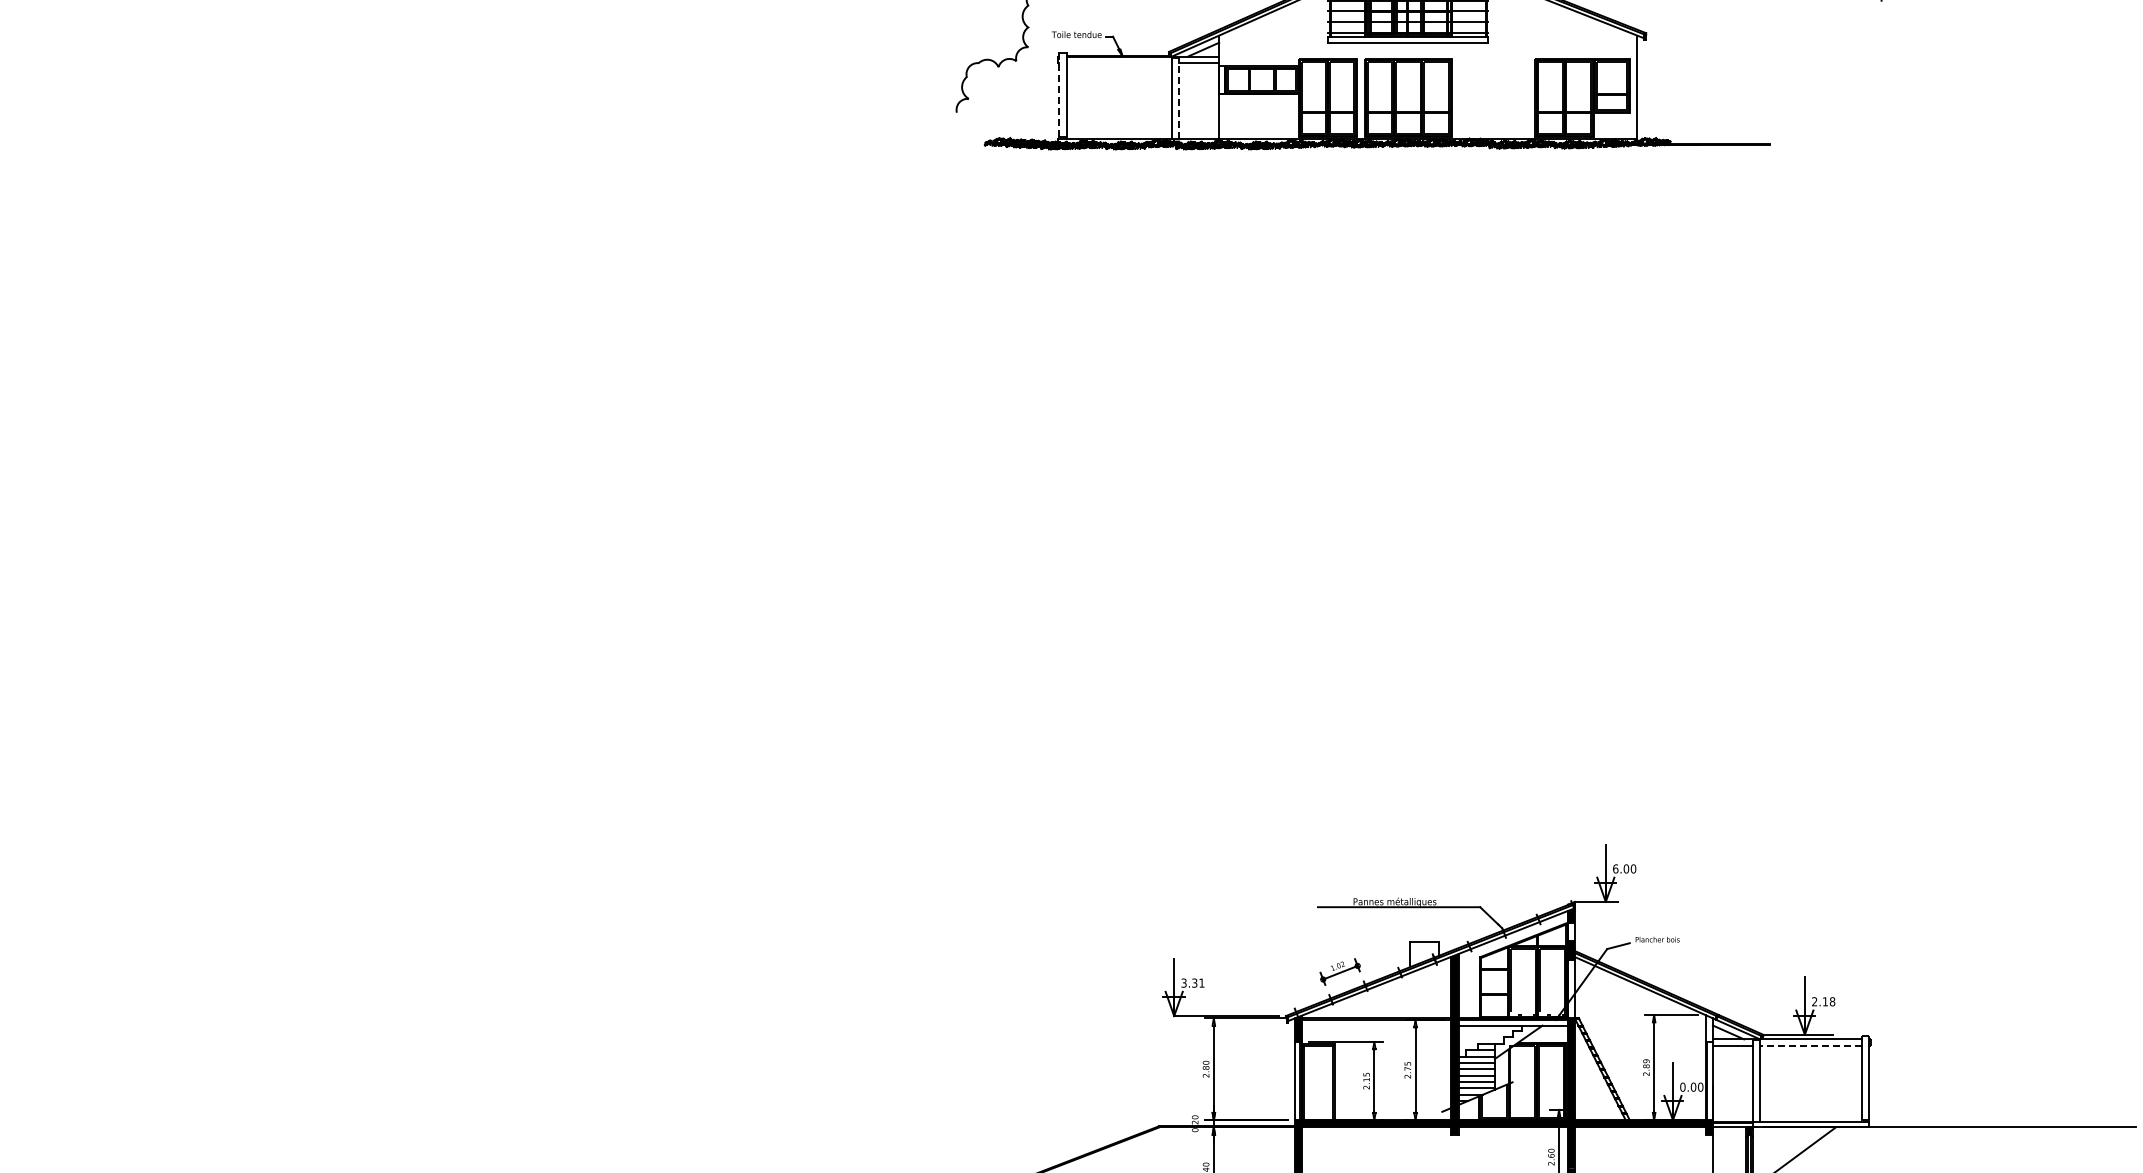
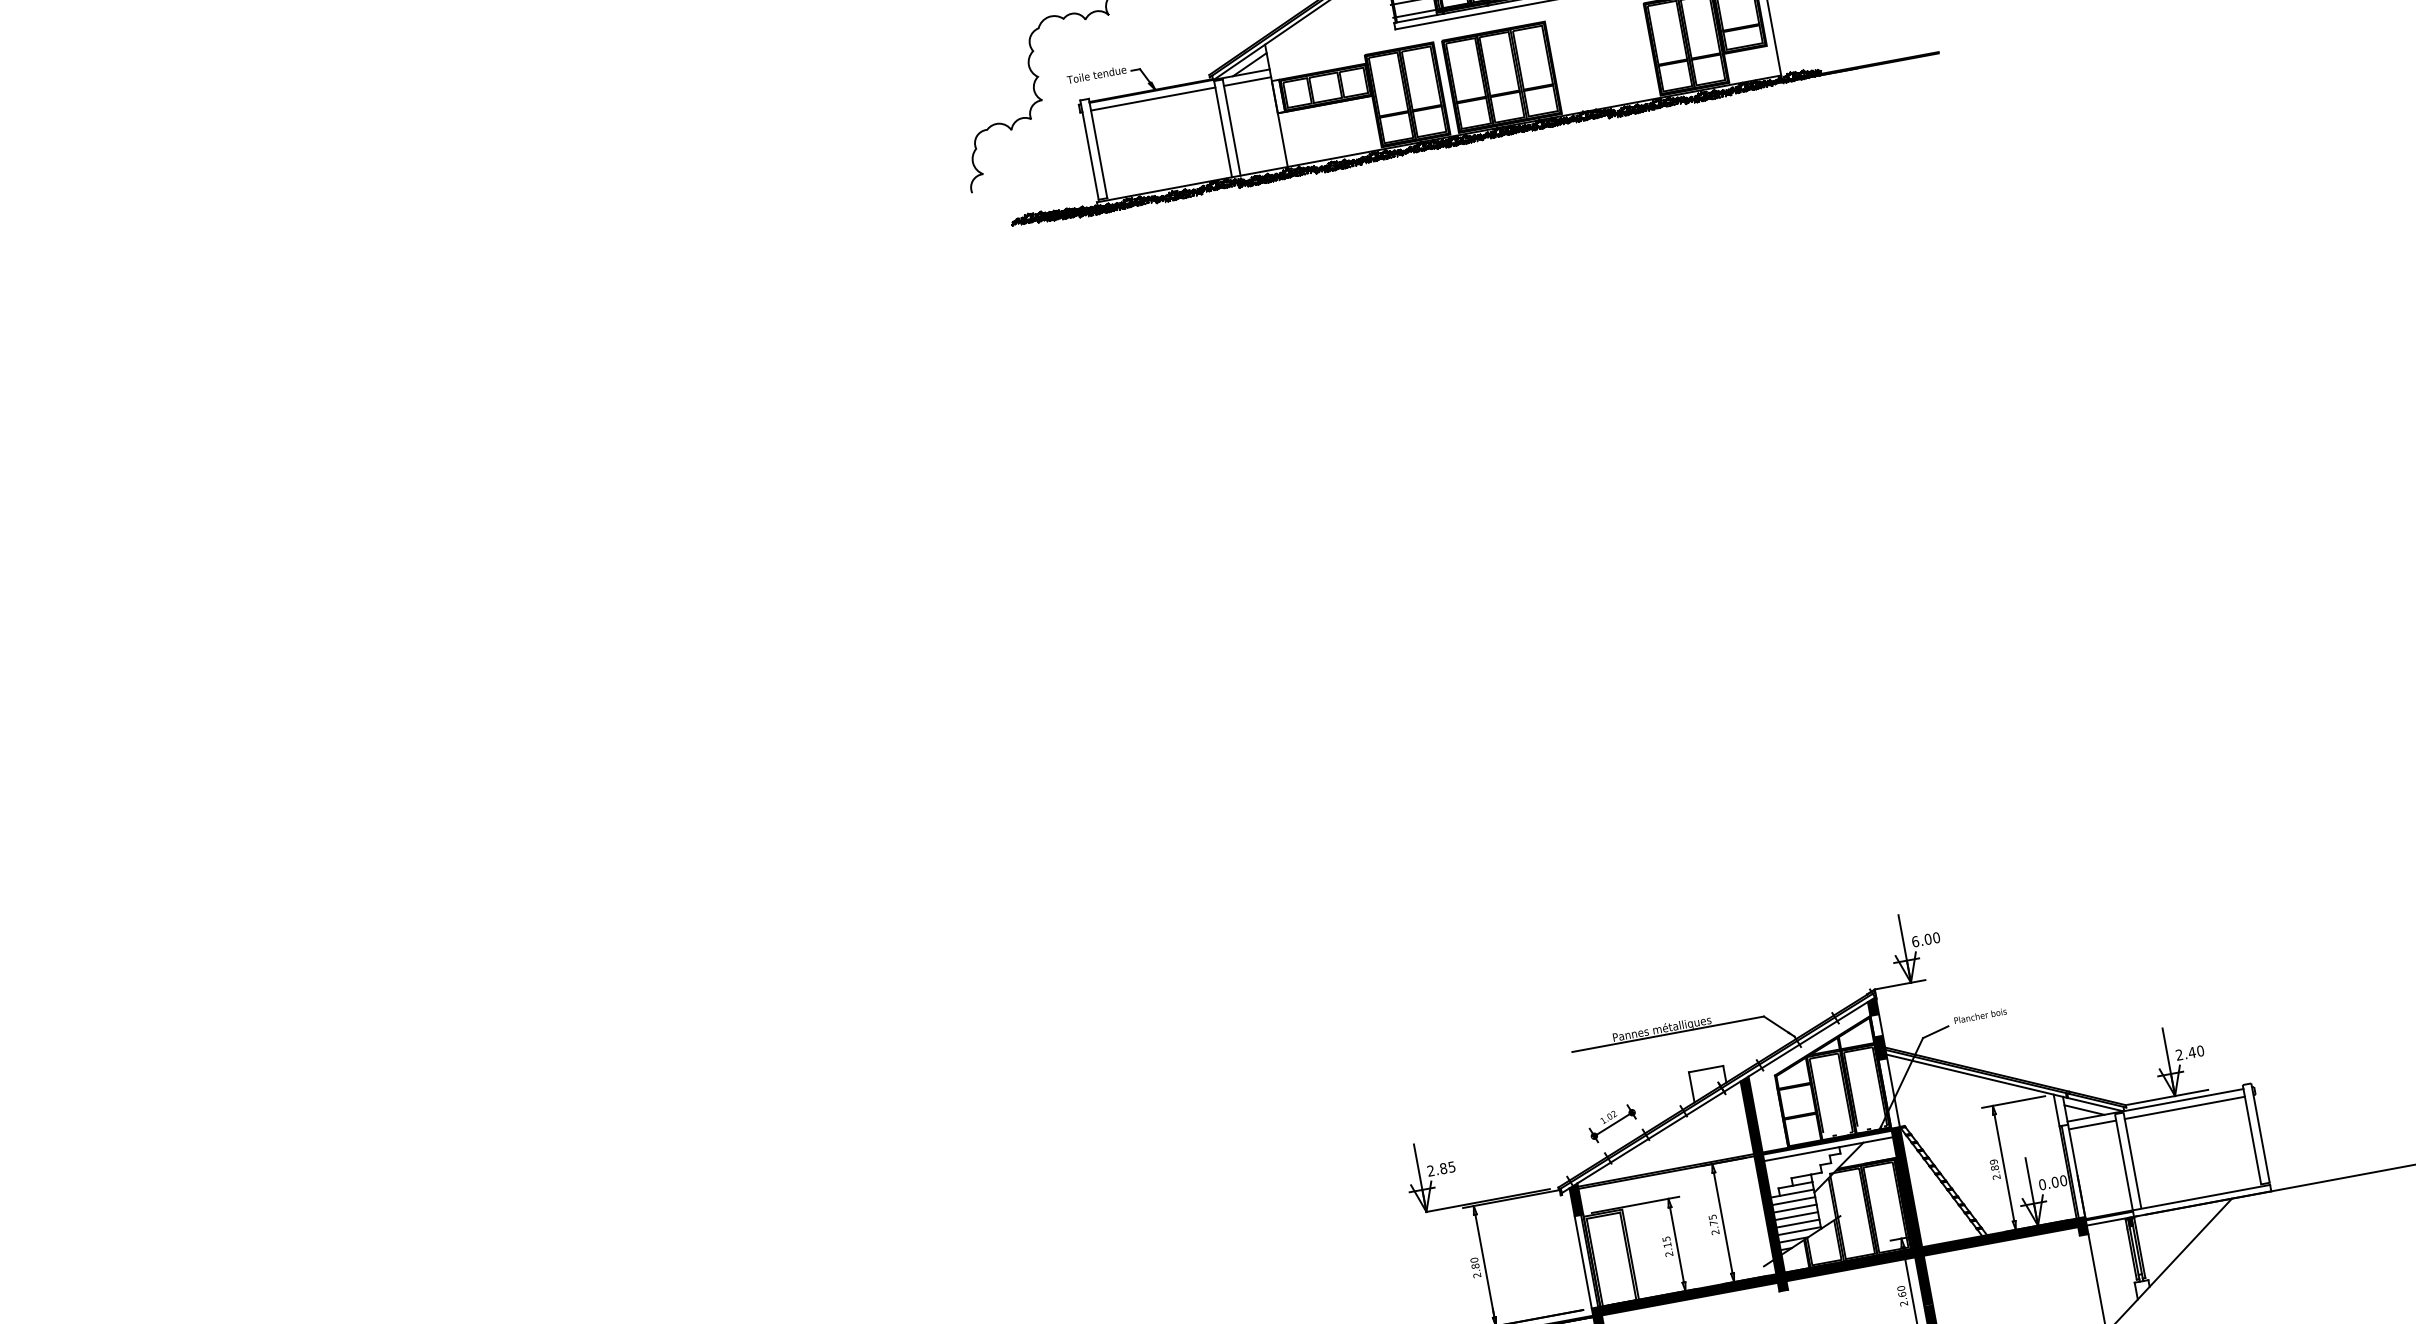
line: (1118, 63) -> (1152, 99), added
line: (1059, 94) -> (1089, 149), dashed -> solid
line: (1179, 98) -> (1231, 127), dashed -> solid
text: (1192, 982) -> (1440, 1168), 3.31 -> 2.85
text: (1828, 1001) -> (2195, 1051), 2.18 -> 2.40
line: (1811, 1045) -> (2185, 1107), dashed -> solid

